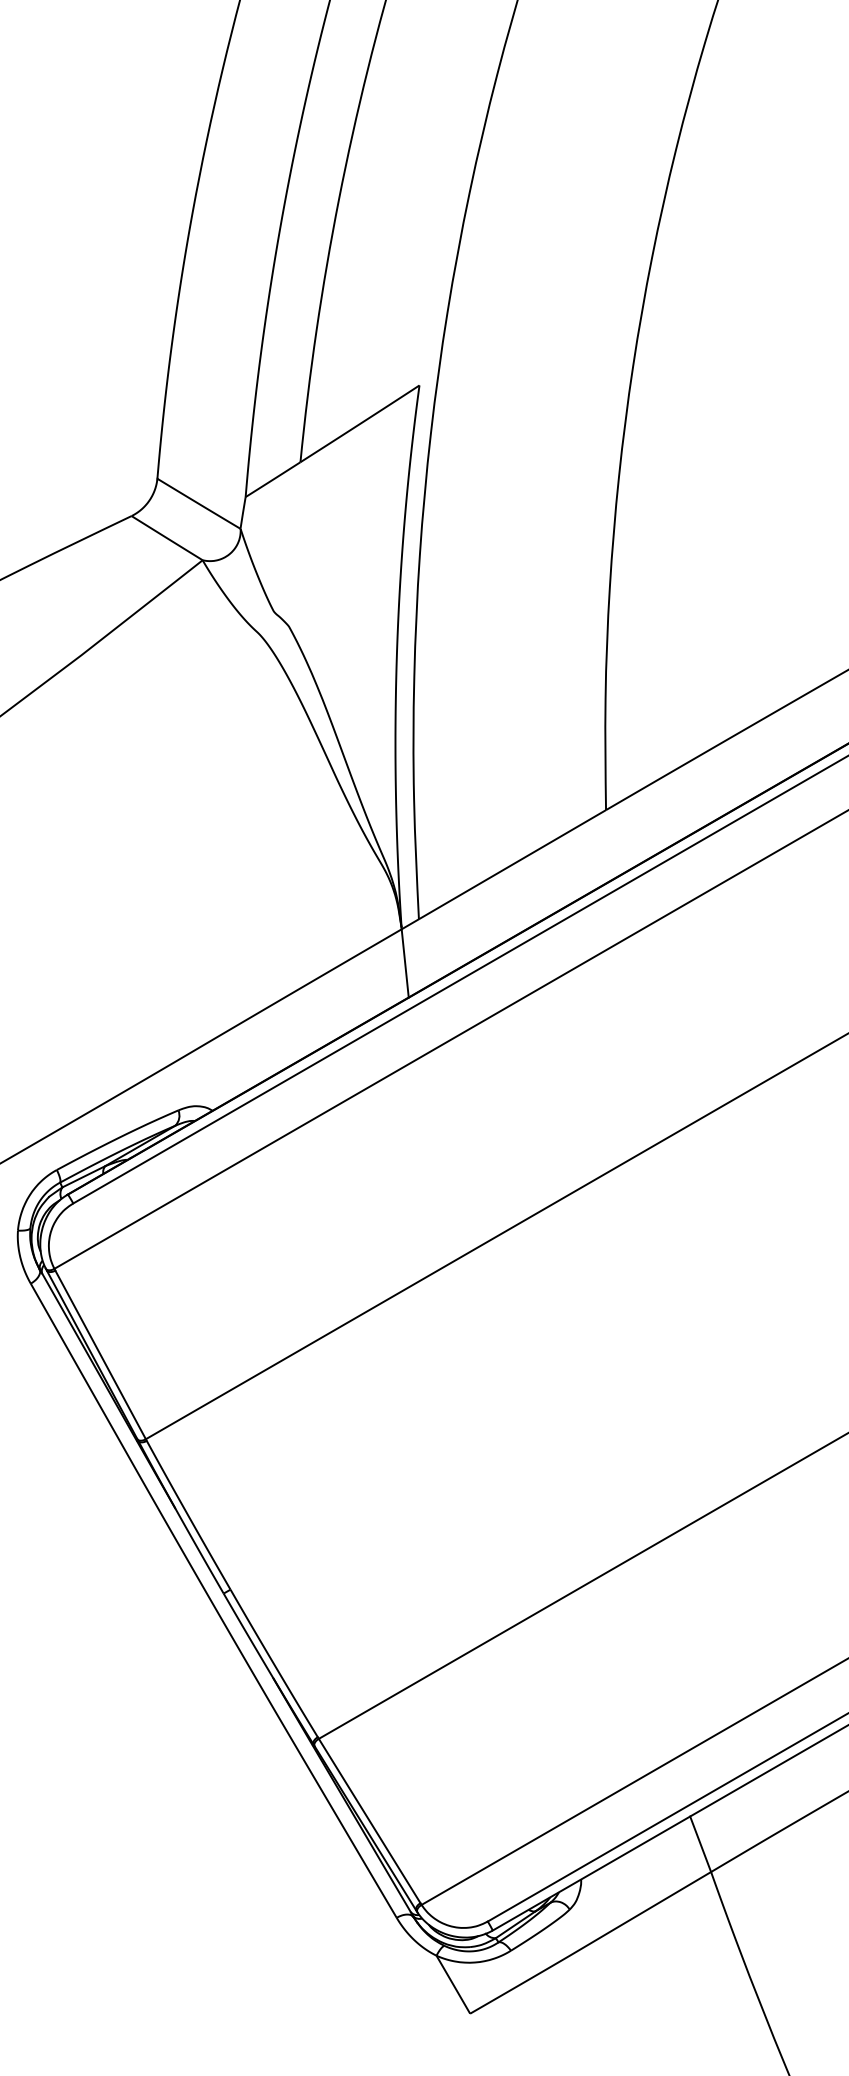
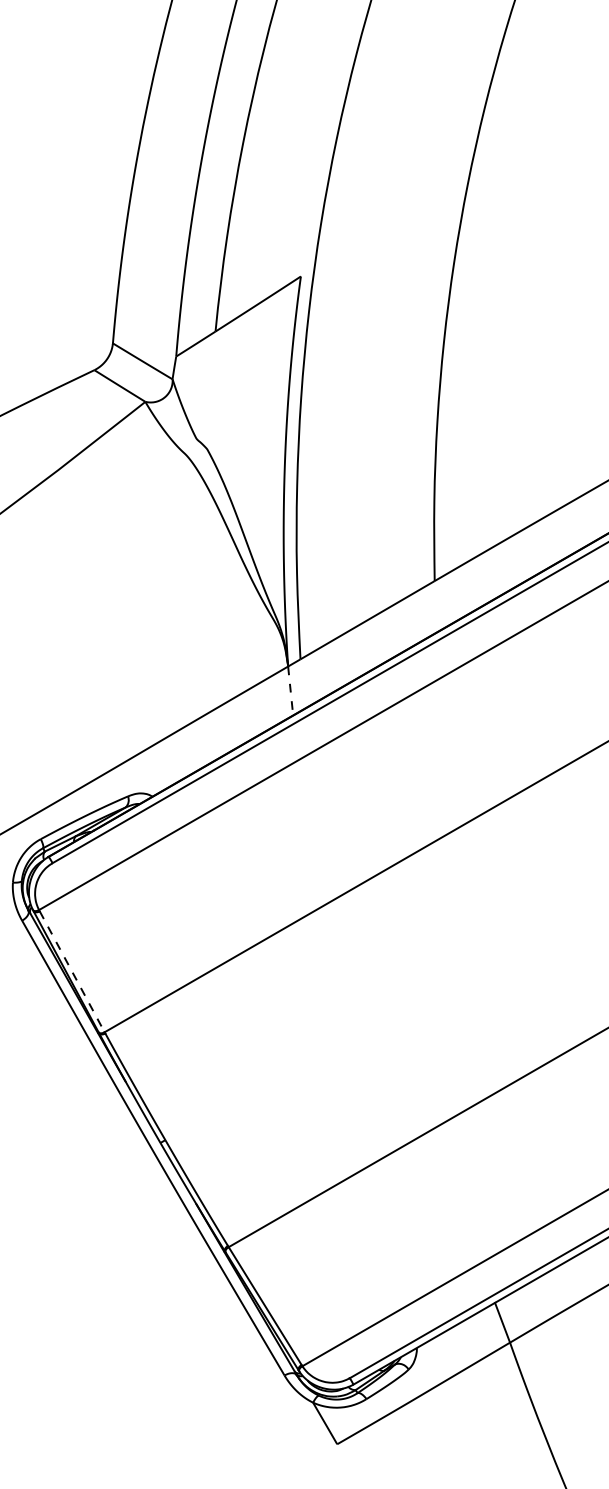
line: (405, 963) -> (290, 691), solid -> dashed
line: (100, 1354) -> (72, 971), solid -> dashed

